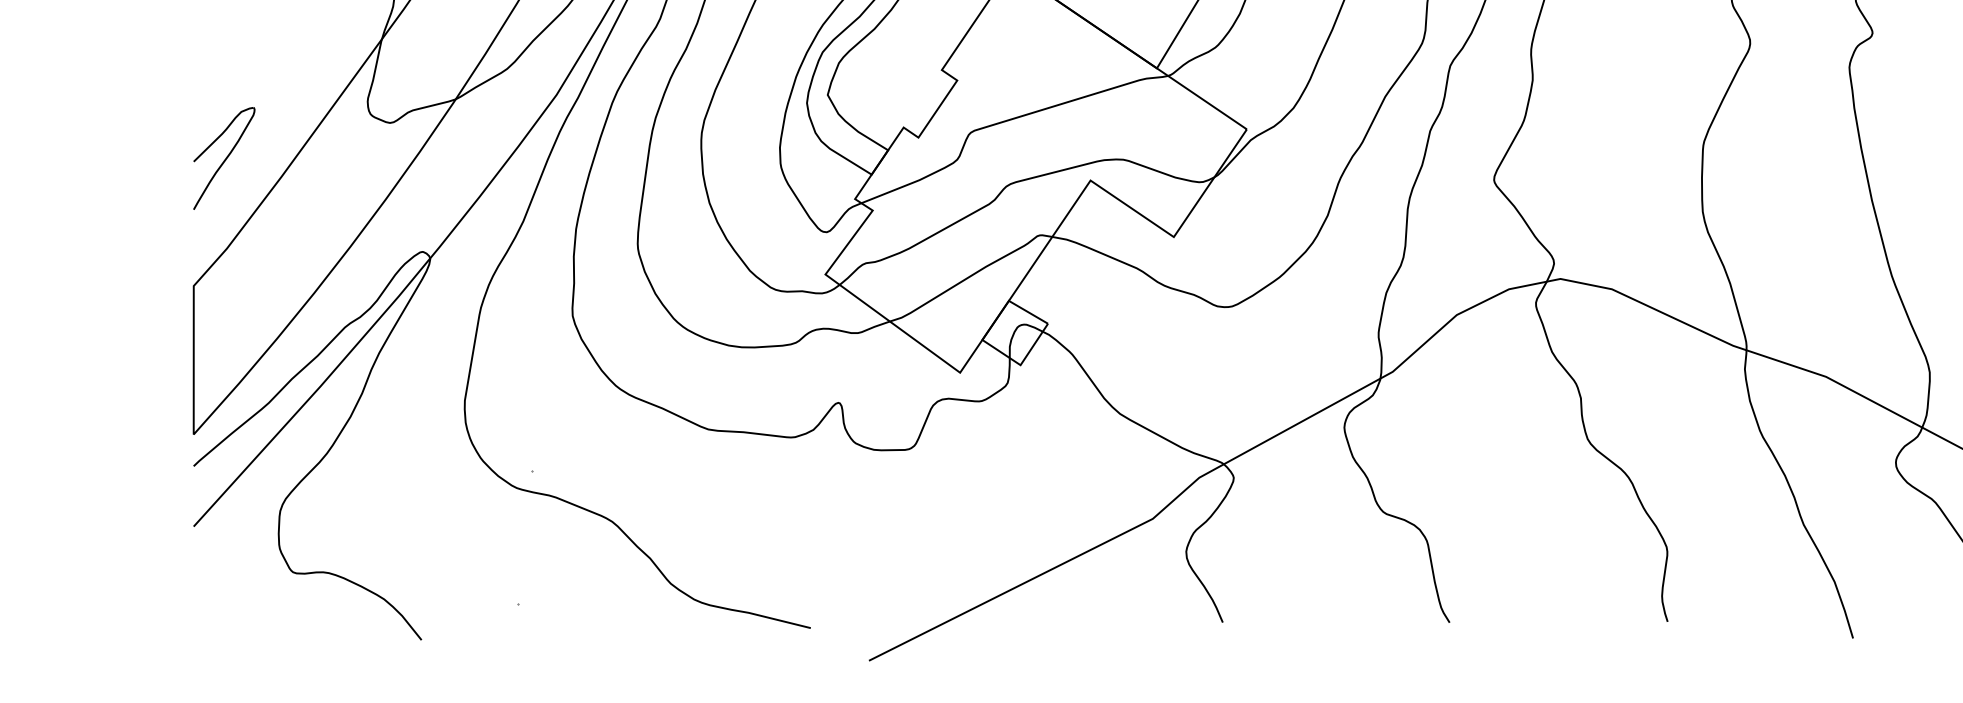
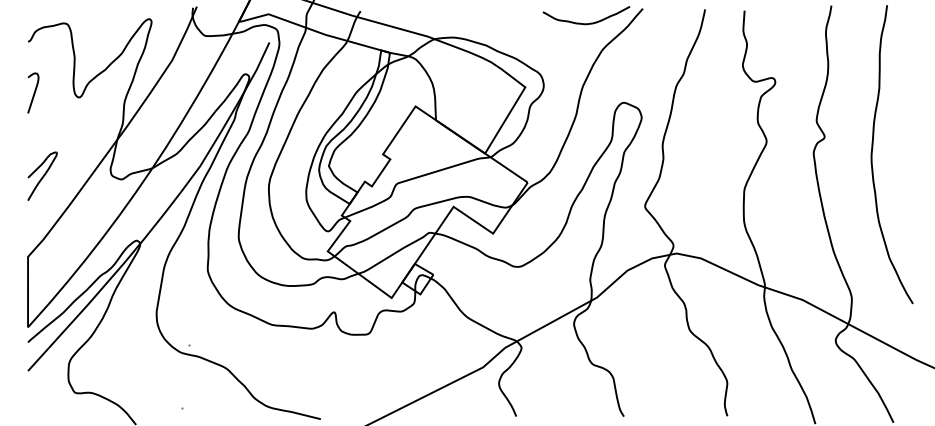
part: (224, 156) -> (42, 175), moved

